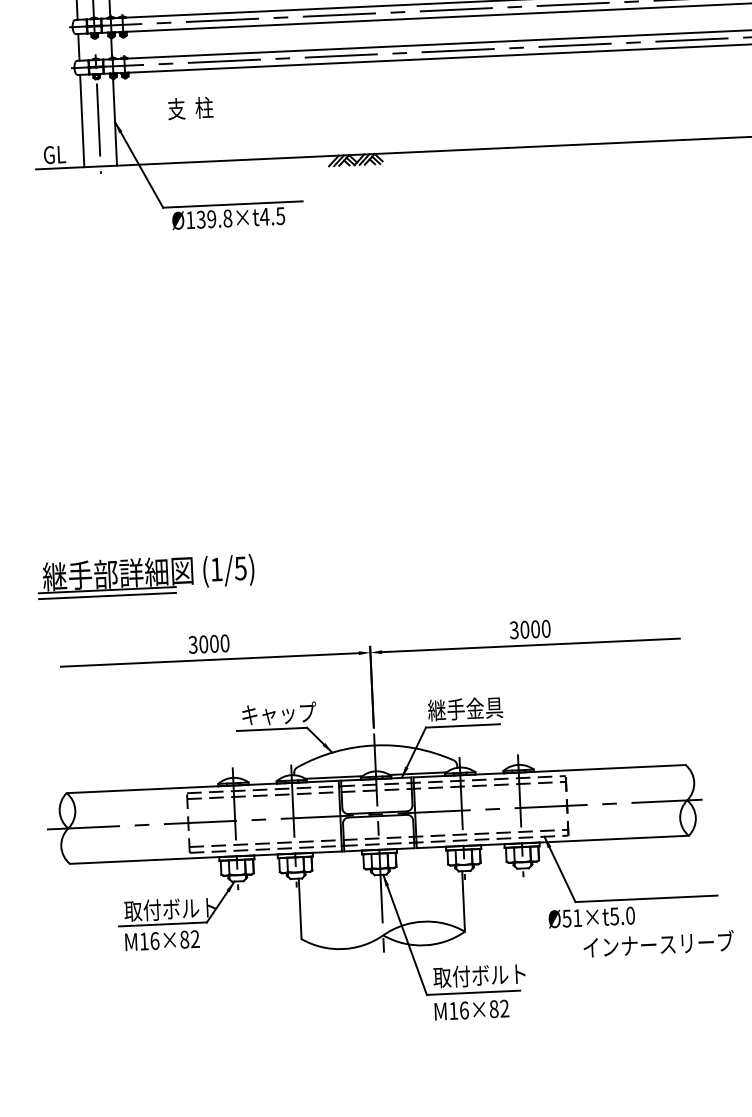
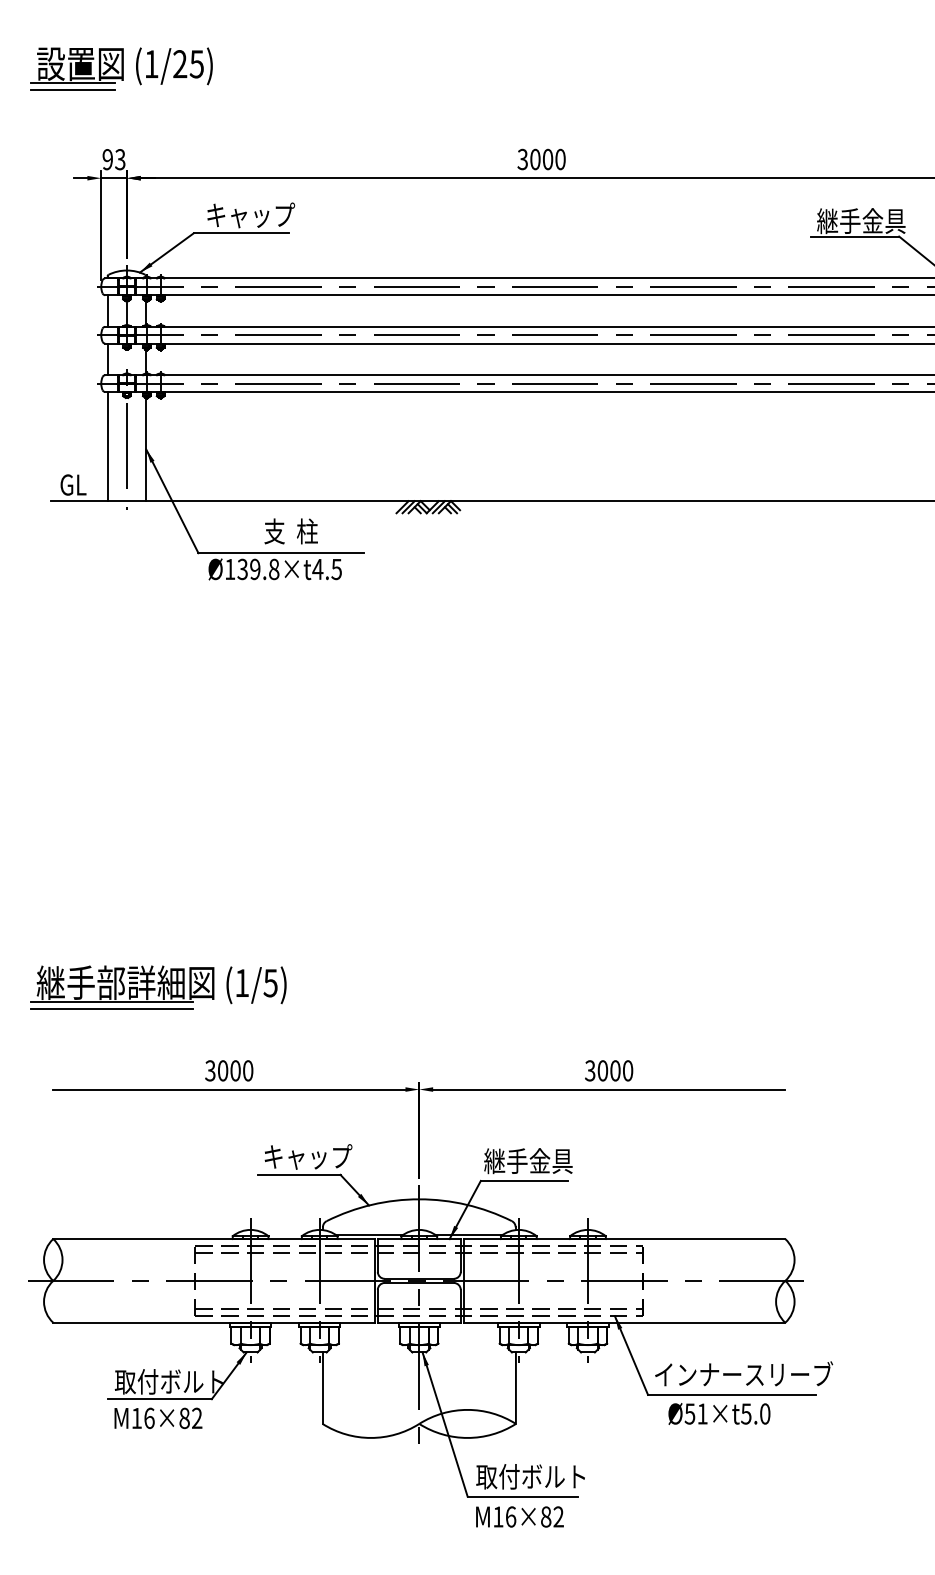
text: (190, 108) -> (290, 531), moved
text: (591, 917) -> (719, 1413), moved
text: (659, 943) -> (744, 1373), moved

